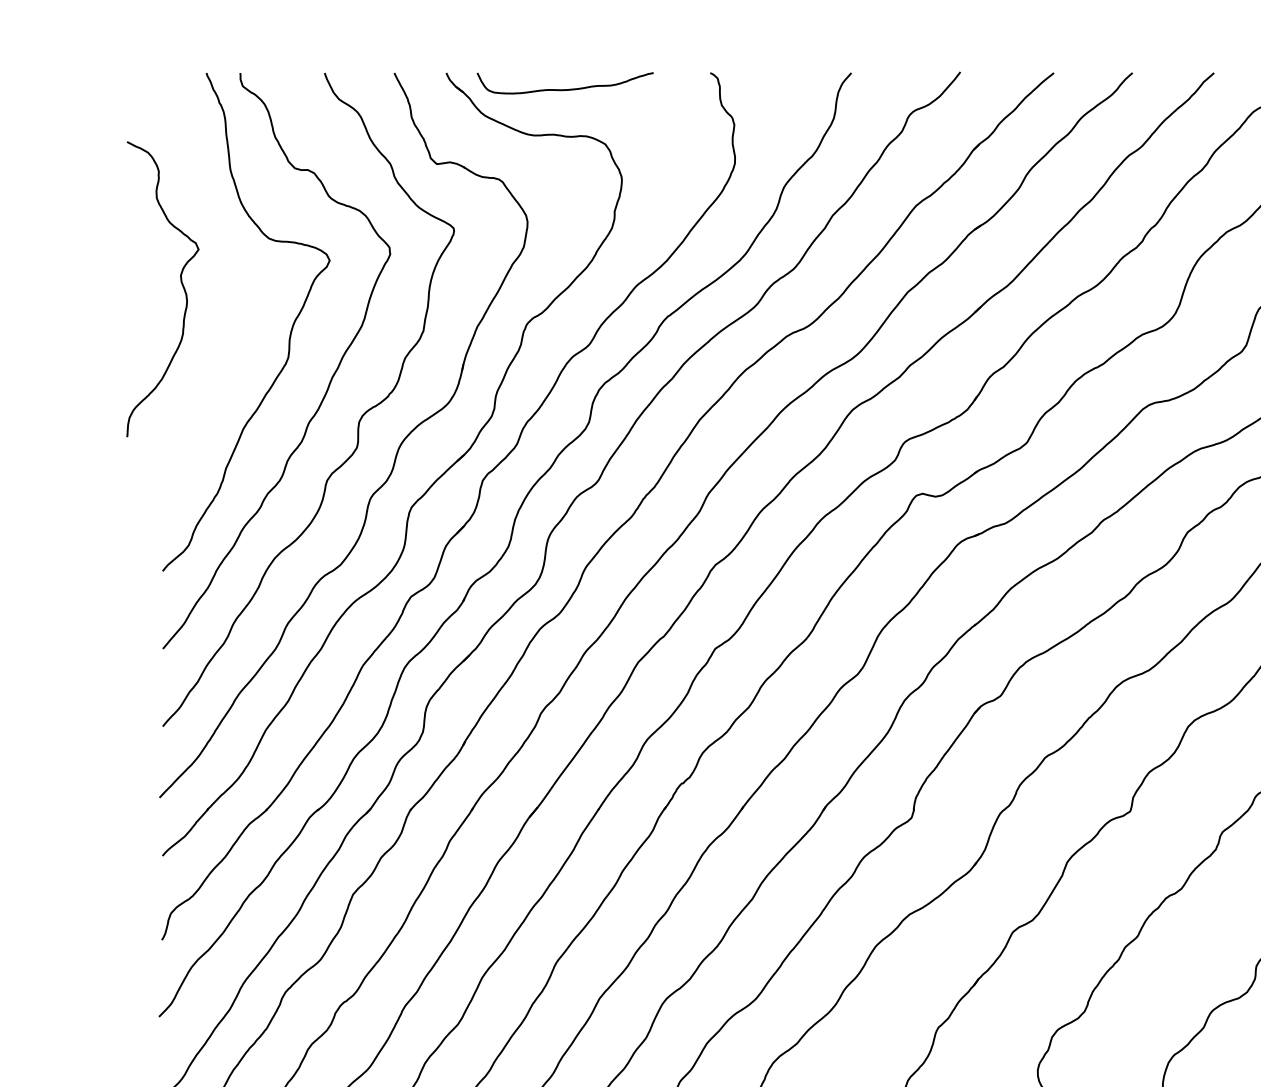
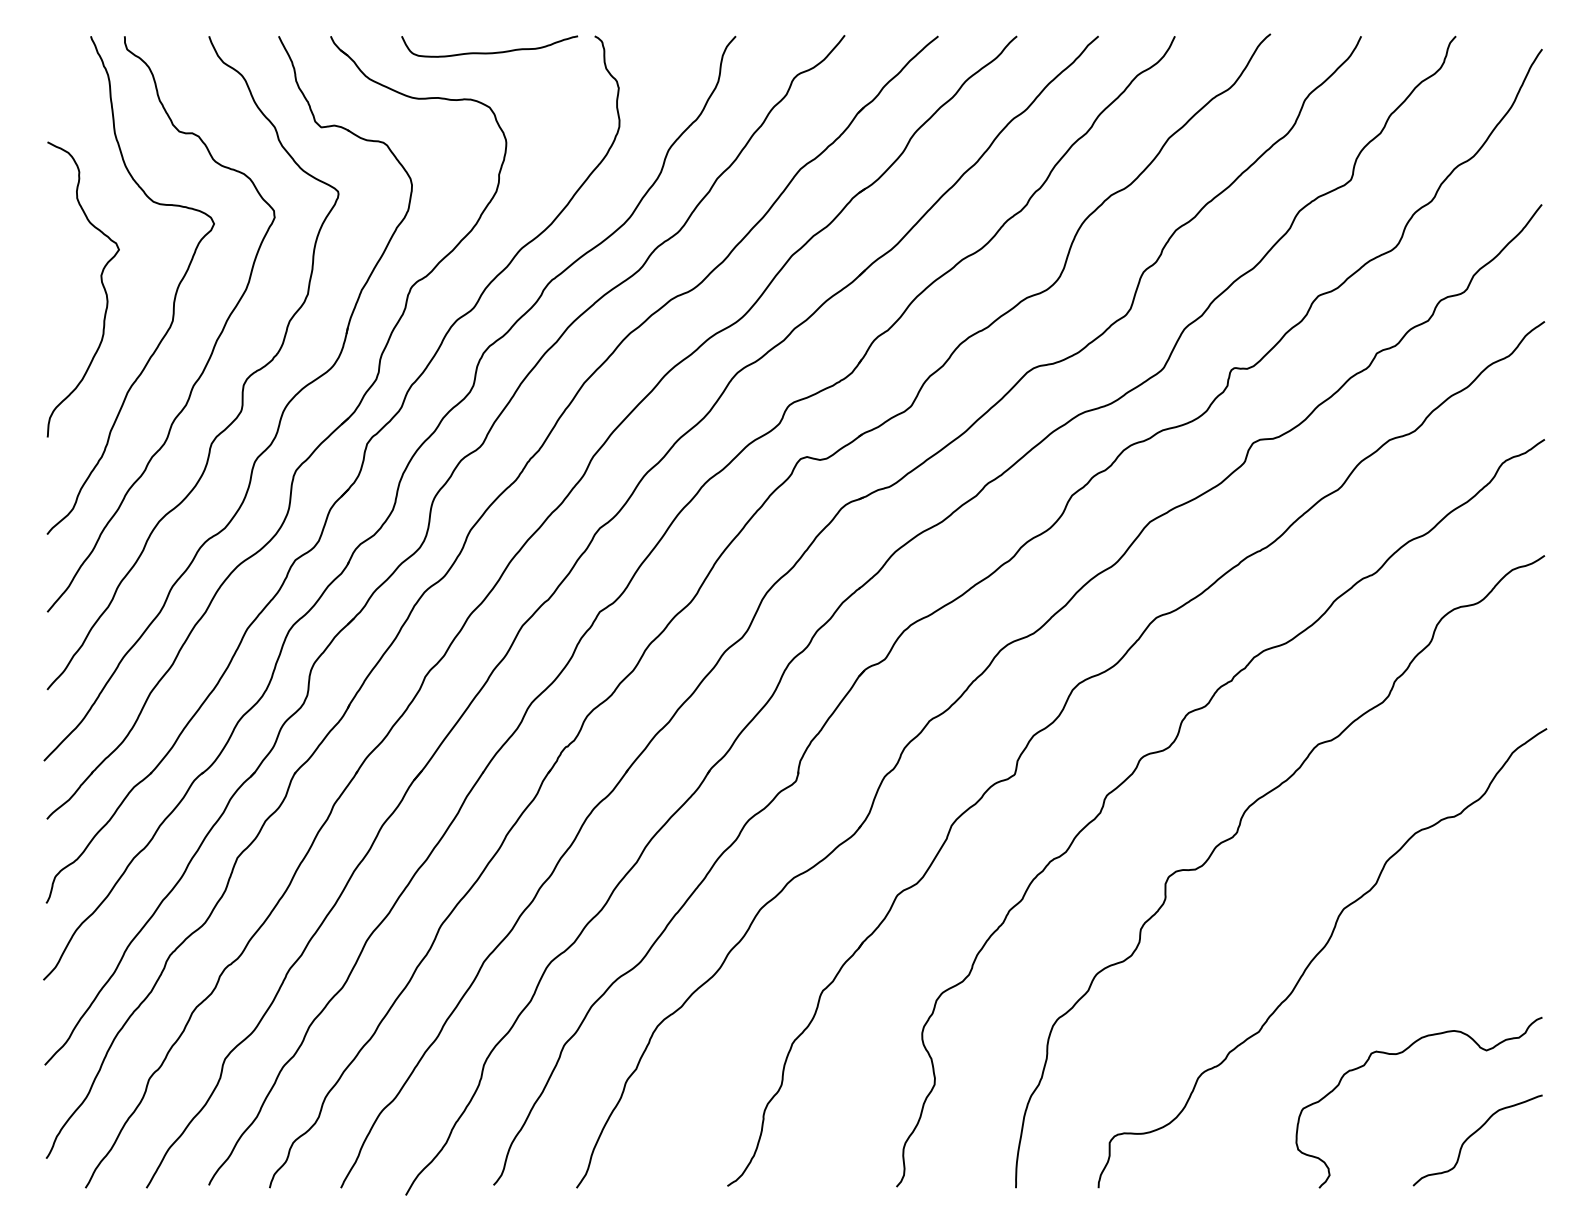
curve: (565, 89) -> (489, 52), moved
curve: (181, 283) -> (101, 283), moved

